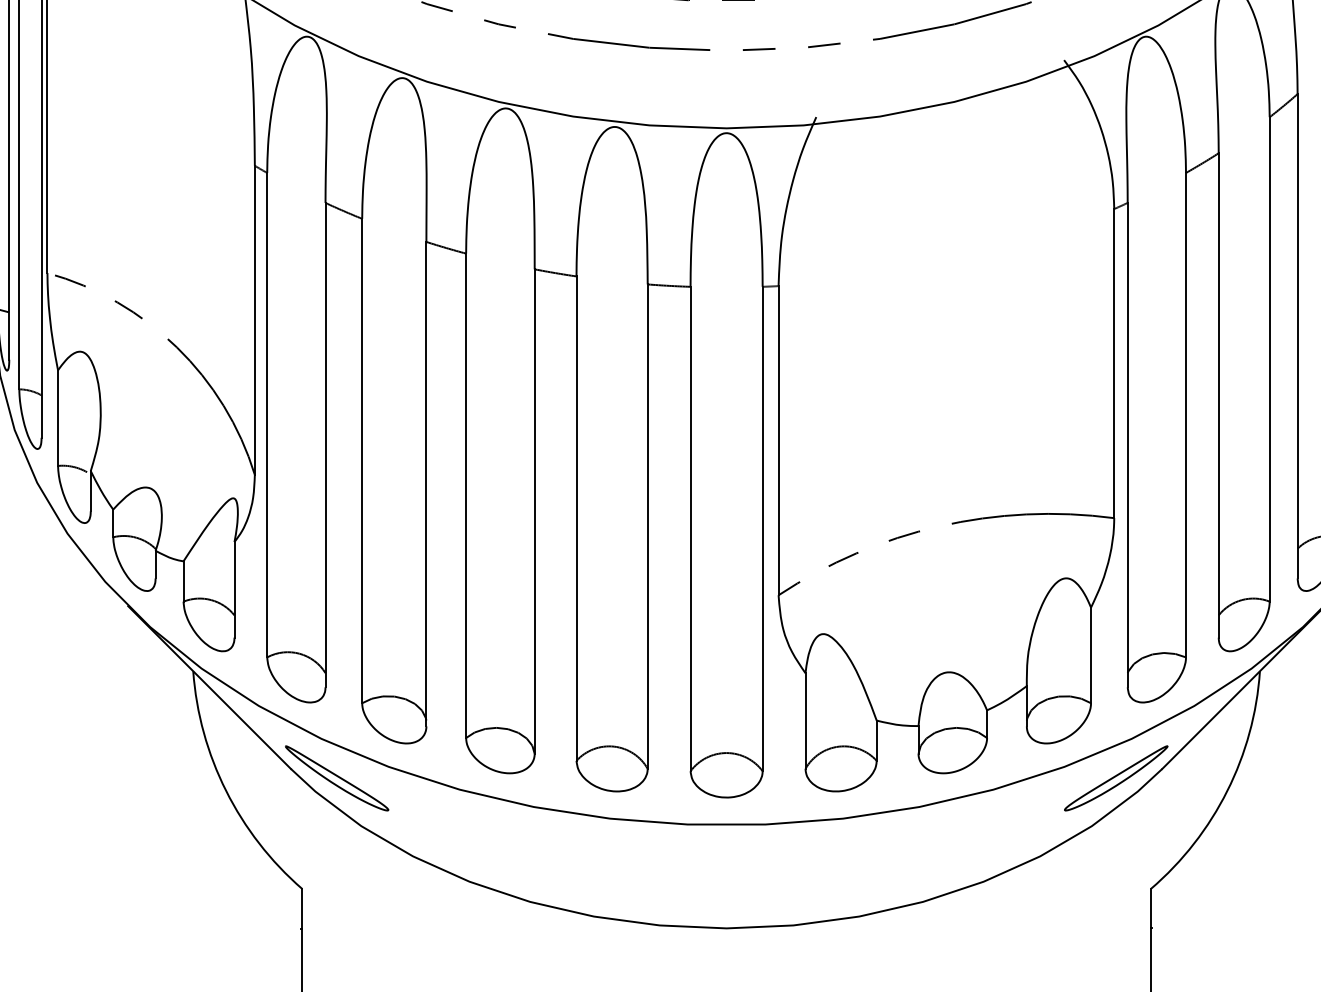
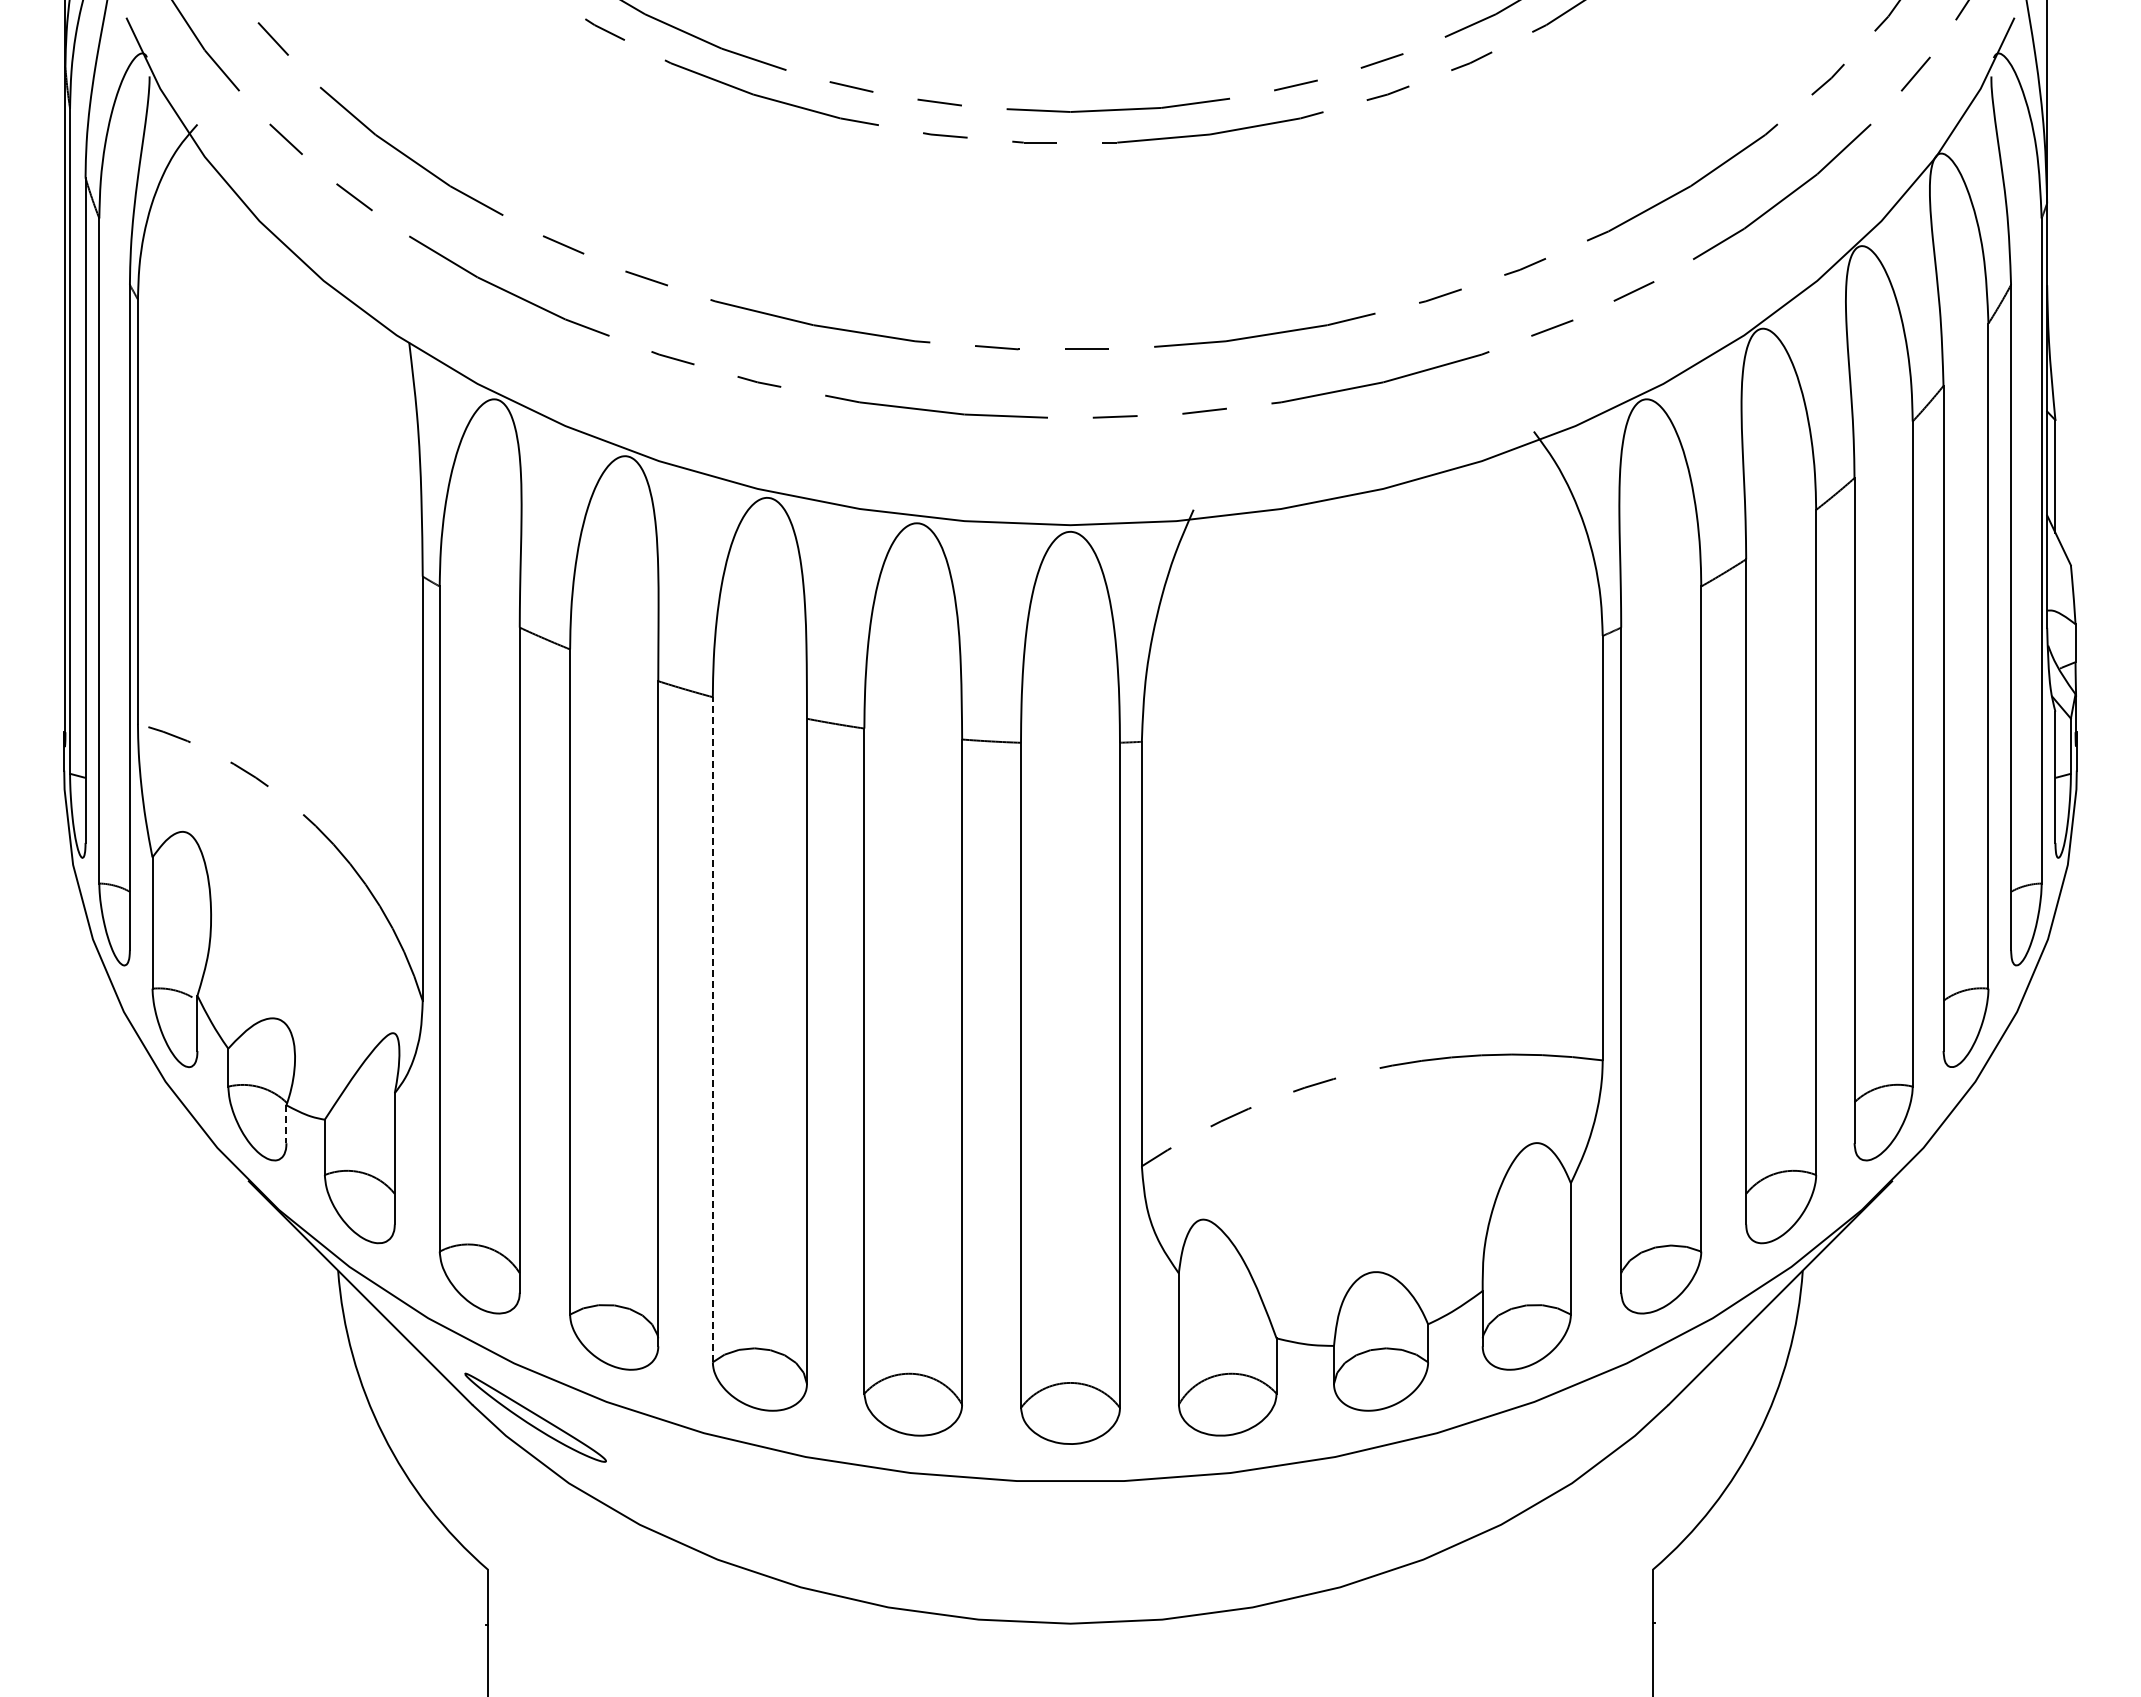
line: (465, 495) -> (712, 1029), solid -> dashed
line: (155, 564) -> (286, 1124), solid -> dashed
part: (1116, 778) -> (1605, 1417), removed

